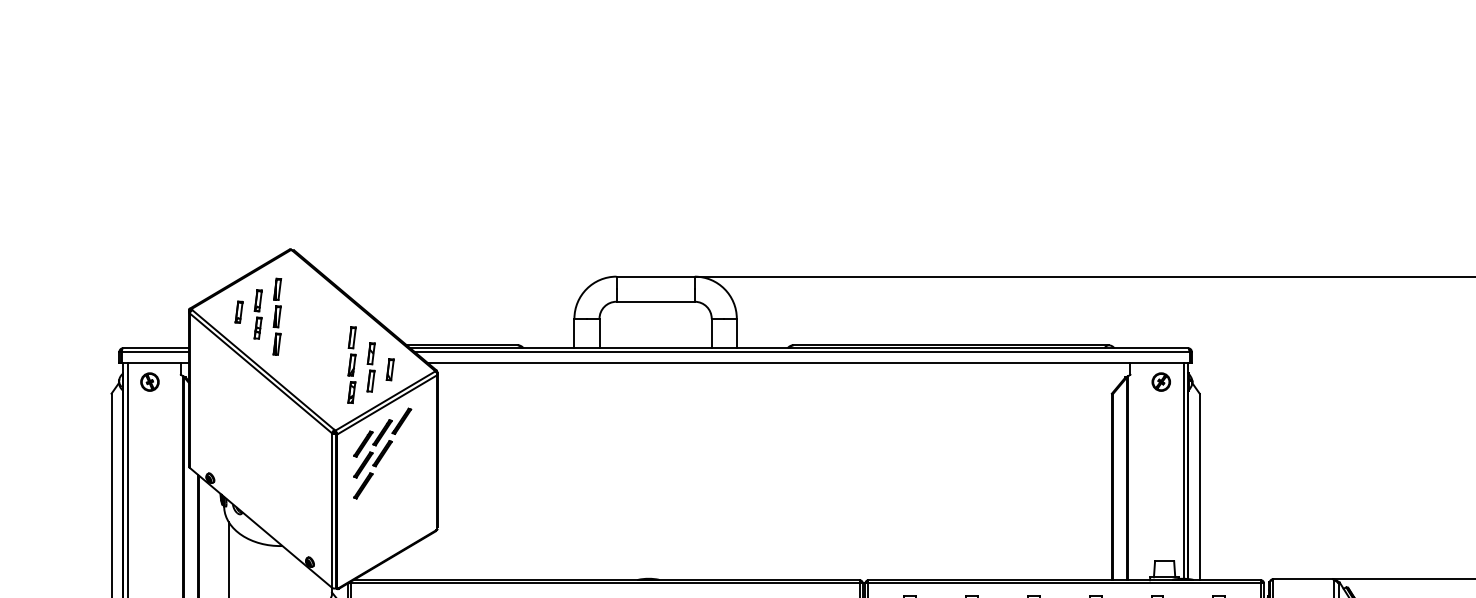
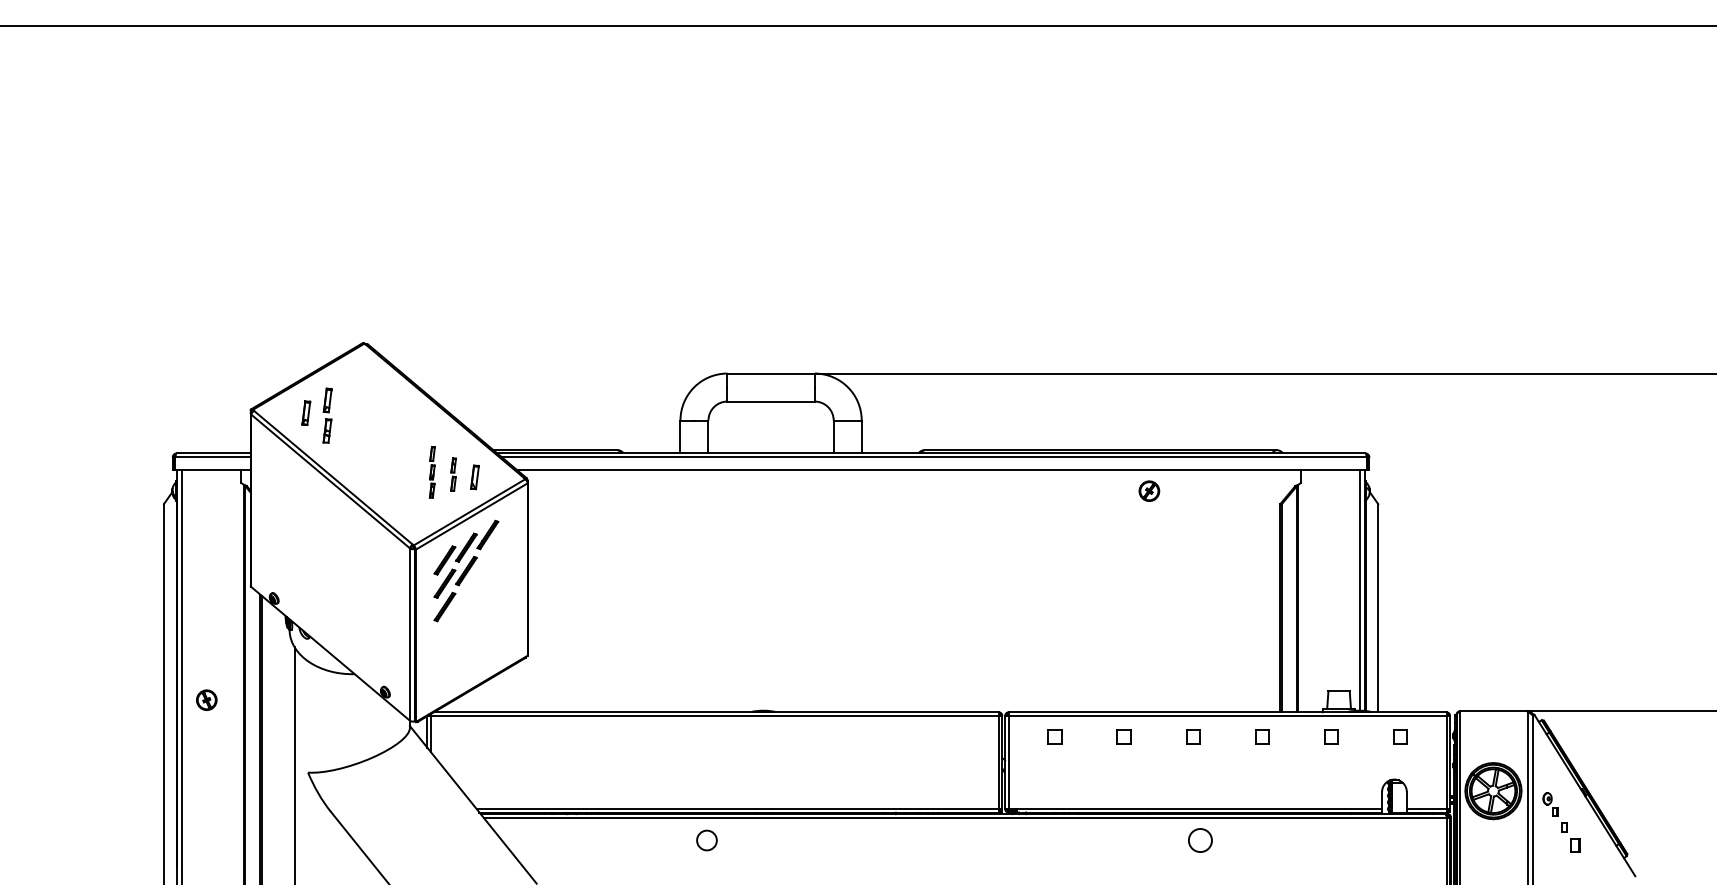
part: (276, 316) -> (348, 418), removed
part: (352, 365) -> (432, 472), size x0.6
part: (371, 367) -> (453, 474), size x0.6
part: (149, 381) -> (206, 699), moved
part: (1161, 381) -> (1149, 490), moved

